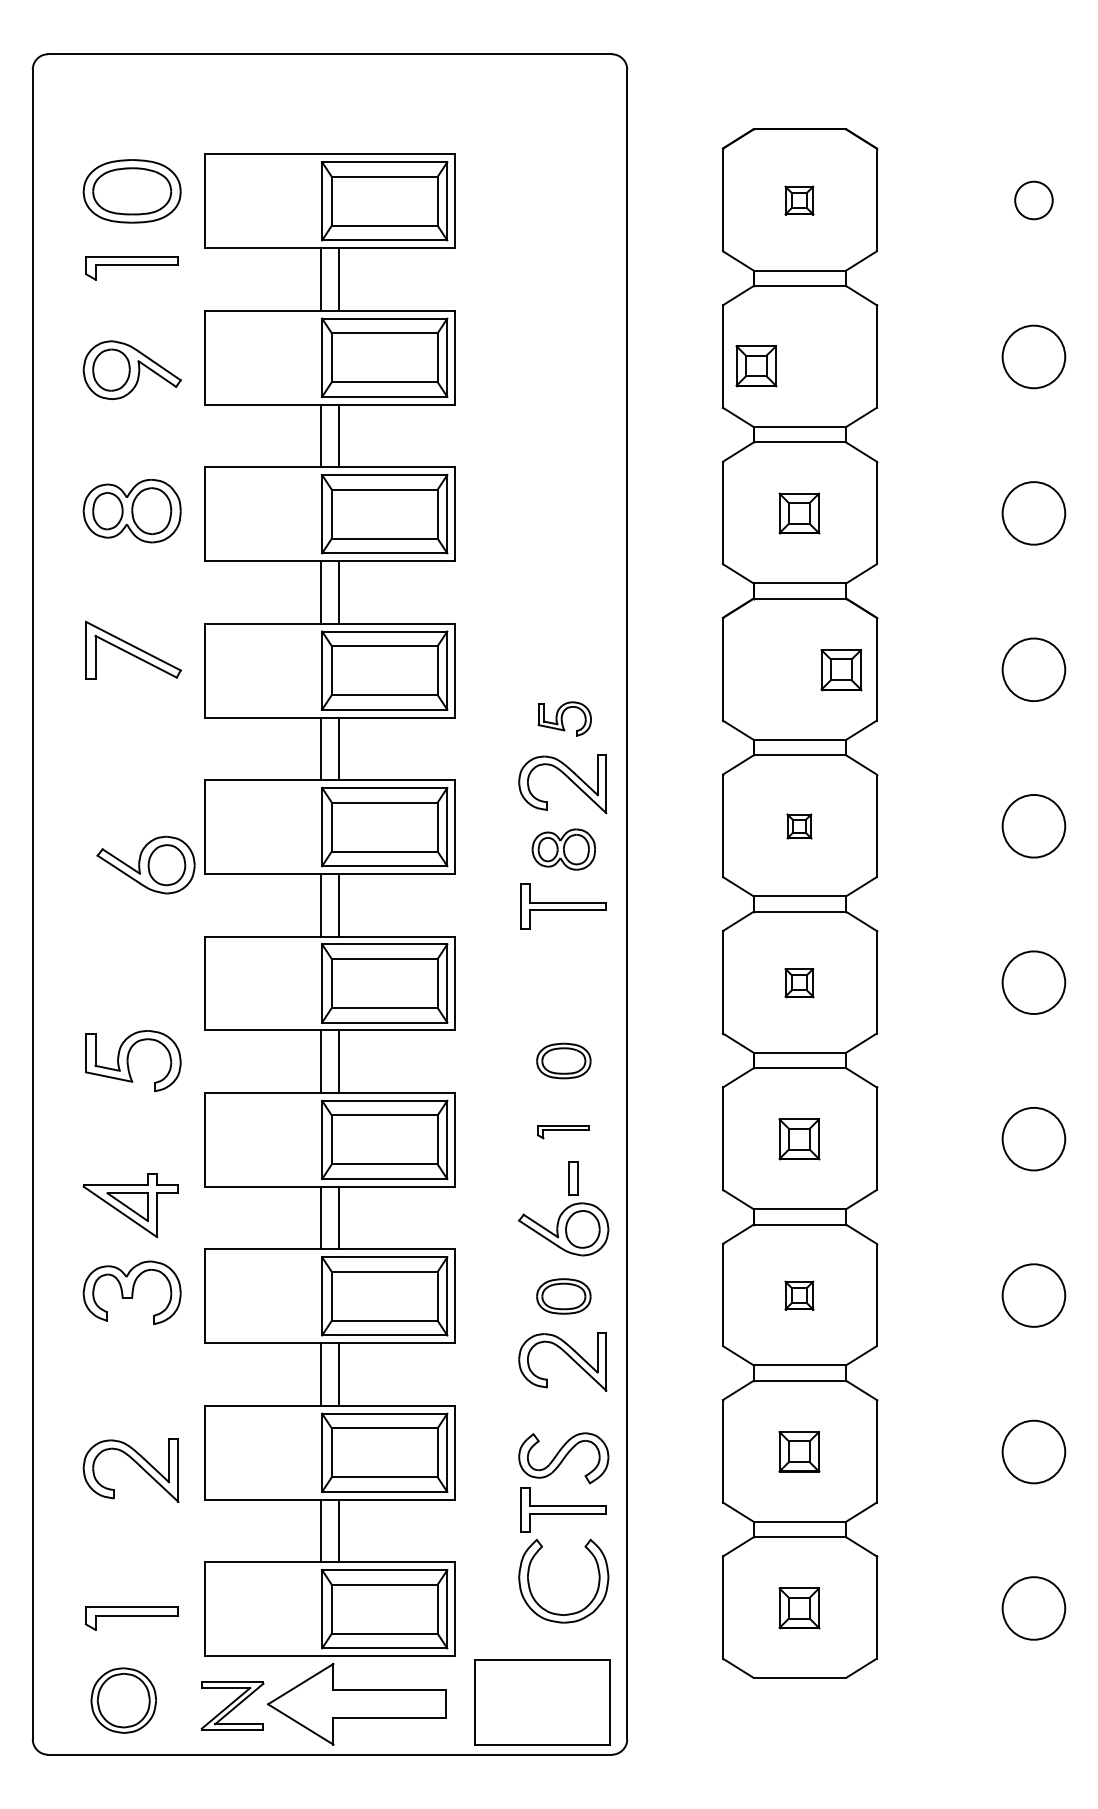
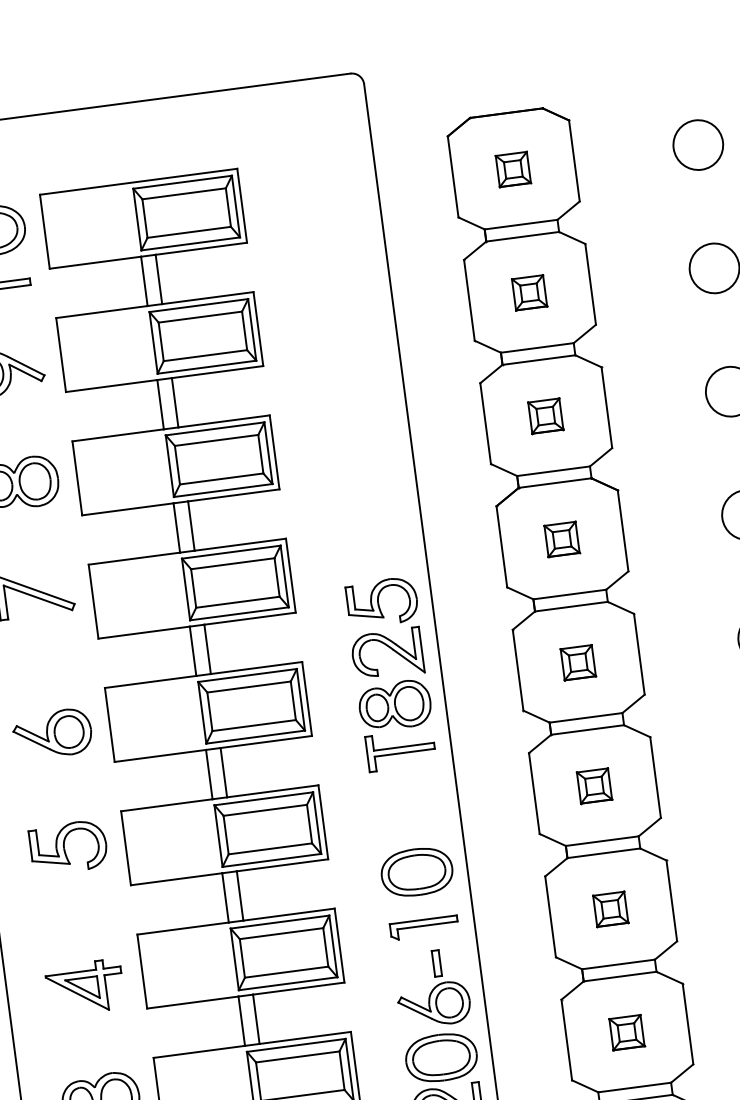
part: (799, 200) -> (513, 169), size x1.43
circle: (1033, 200) -> (697, 145), size x1.67
part: (756, 366) -> (529, 293), moved
part: (841, 670) -> (562, 539), moved
part: (564, 718) -> (382, 602), size x1.67
part: (799, 826) -> (578, 662), size x1.67
part: (563, 849) -> (394, 705), size x1.43
part: (145, 864) -> (52, 733), moved
part: (799, 982) -> (594, 785), size x1.43
part: (133, 1060) -> (68, 847), moved
part: (563, 1060) -> (416, 871), size x1.67
part: (563, 1132) -> (424, 928), size x1.67
part: (130, 1205) -> (84, 987), moved
part: (799, 1295) -> (627, 1032), size x1.43
part: (563, 1296) -> (441, 1057), size x1.67

